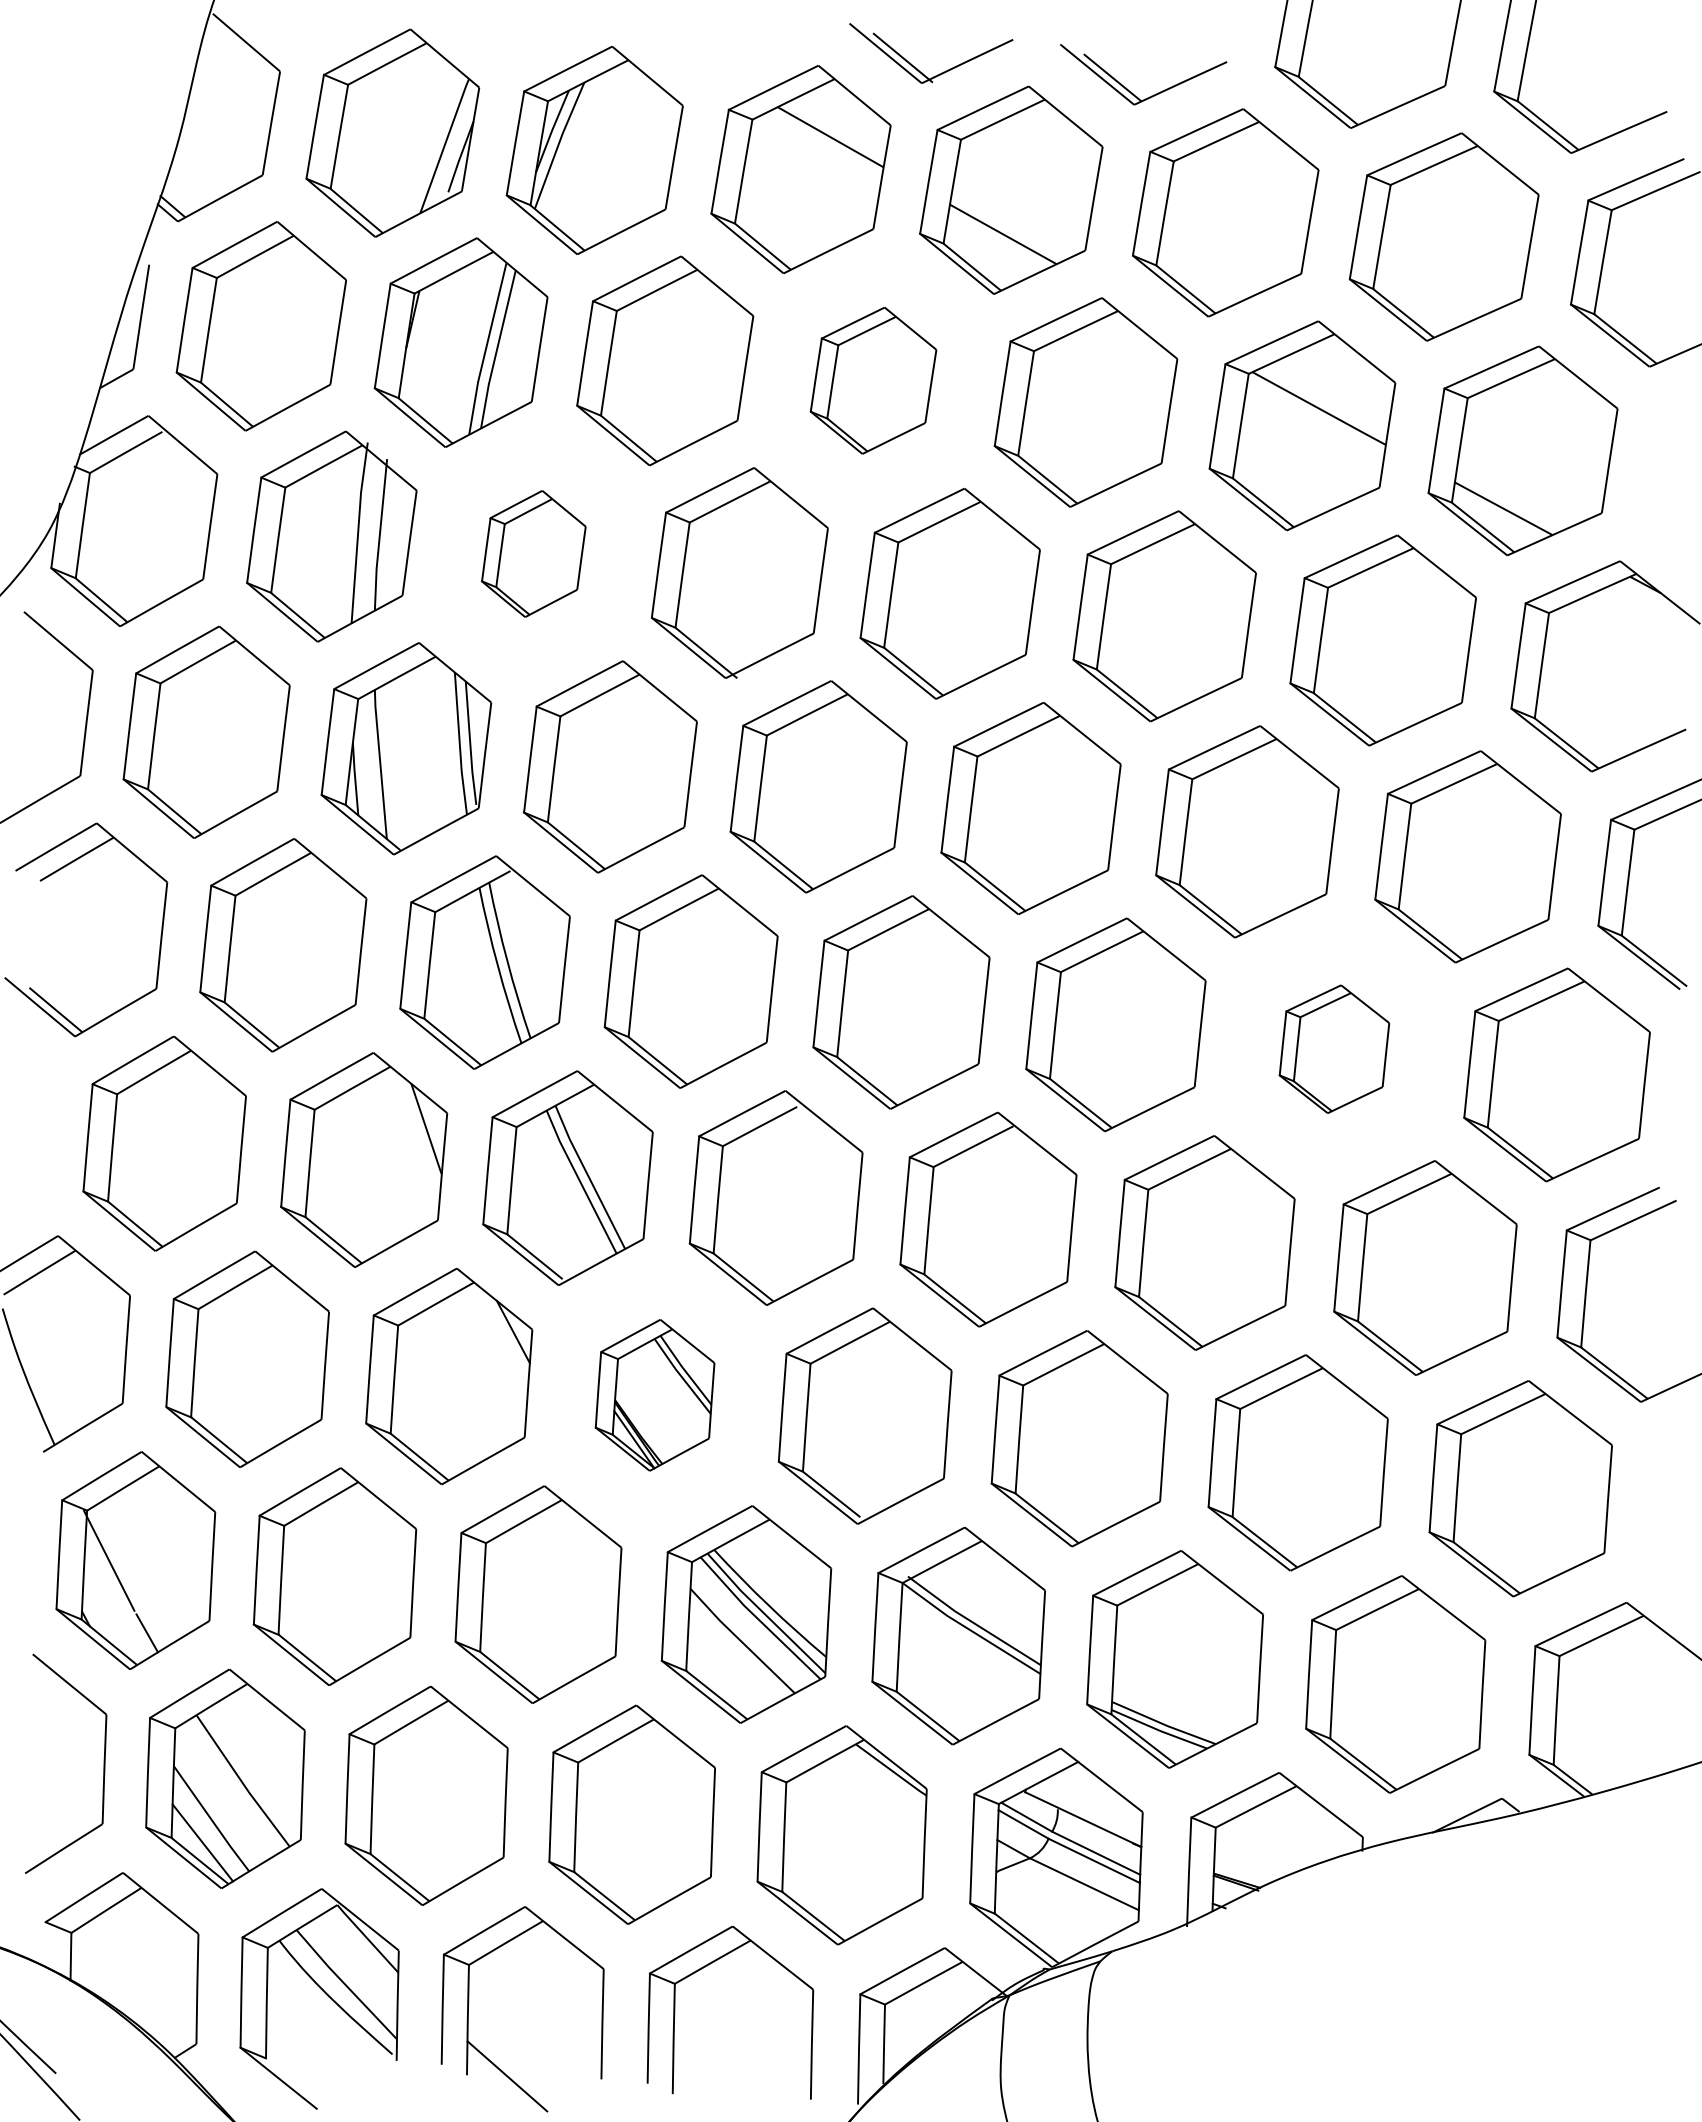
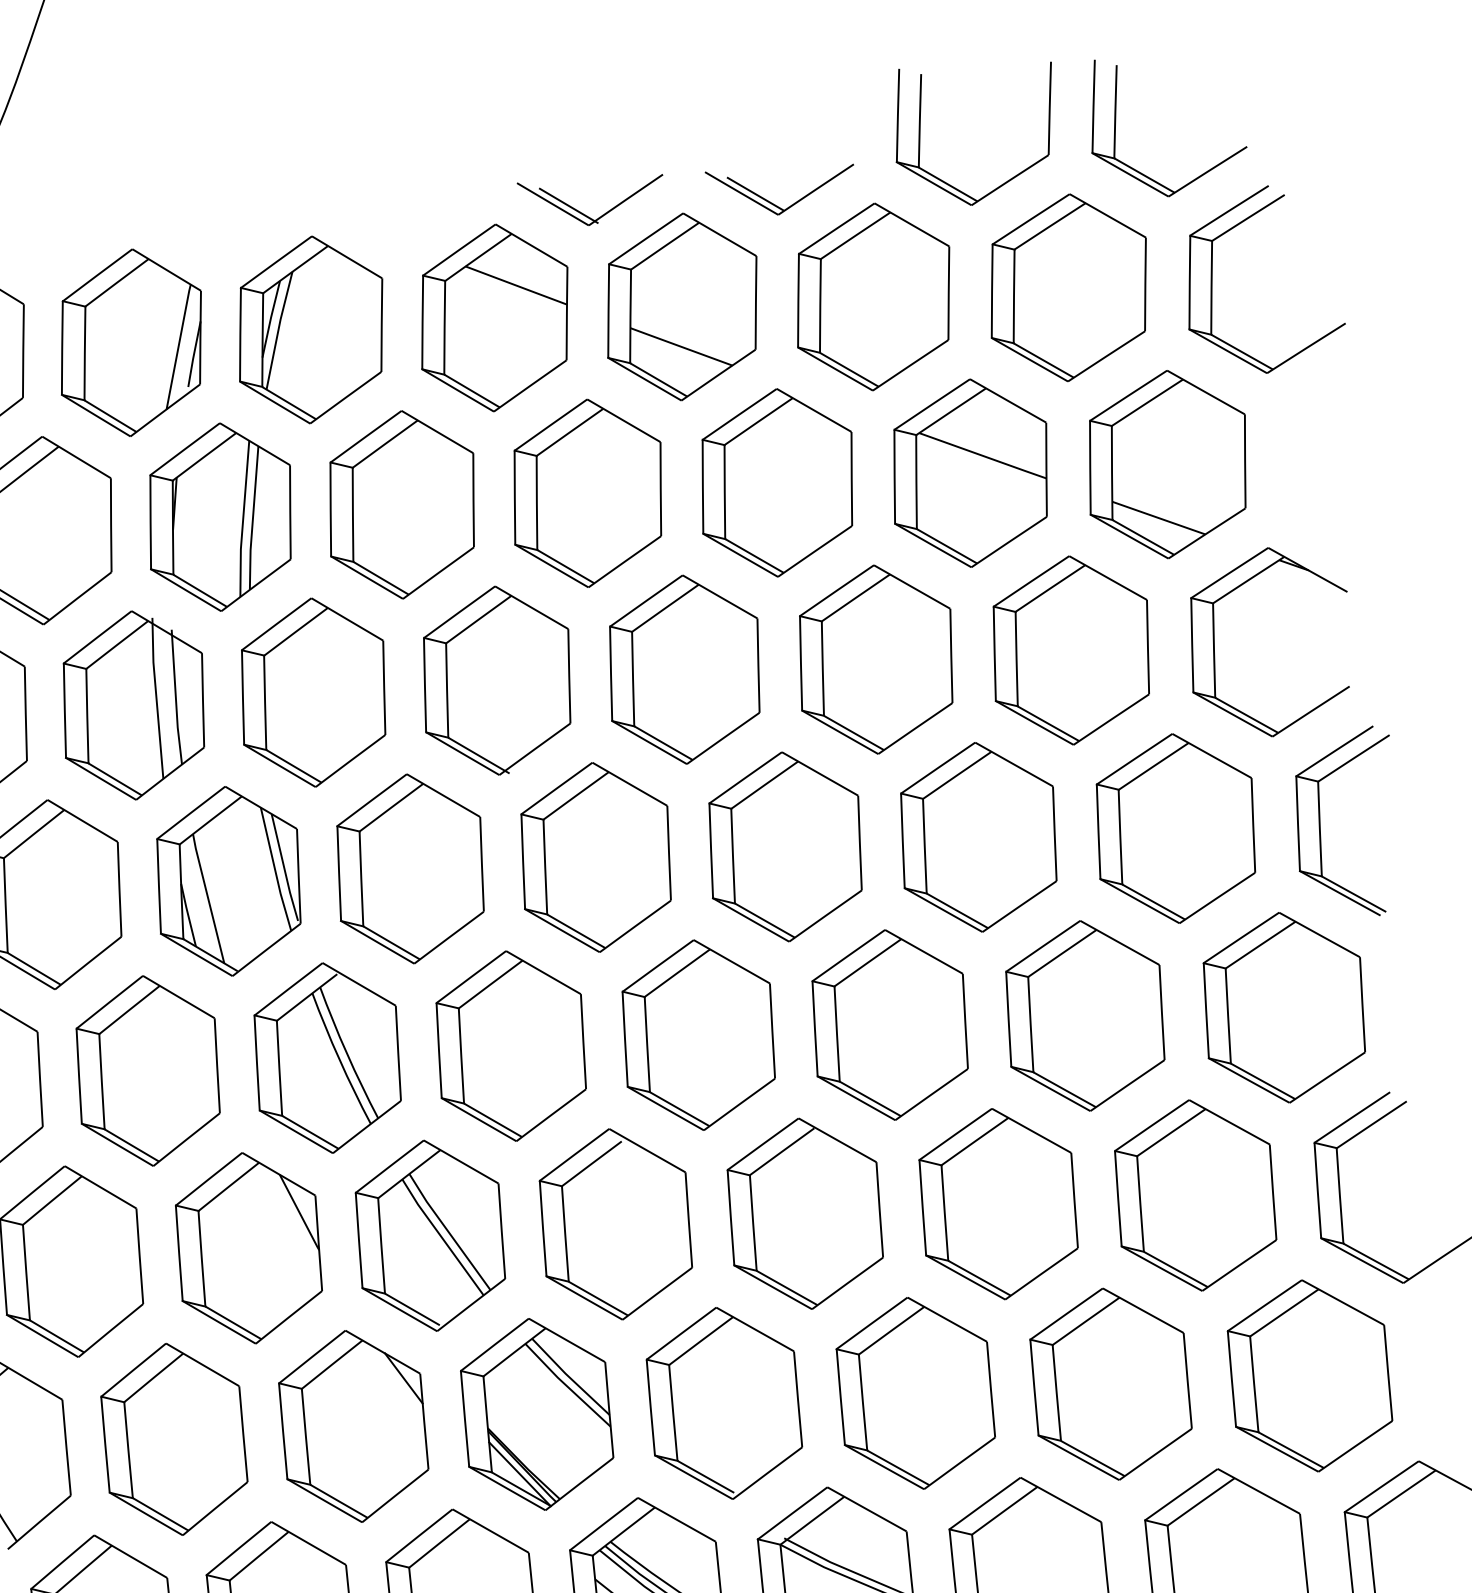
part: (873, 380) -> (587, 493), size x1.43
part: (533, 553) -> (313, 692), size x1.67
part: (1334, 1049) -> (1085, 1016), size x1.67
part: (654, 1394) -> (536, 1413), size x1.43

